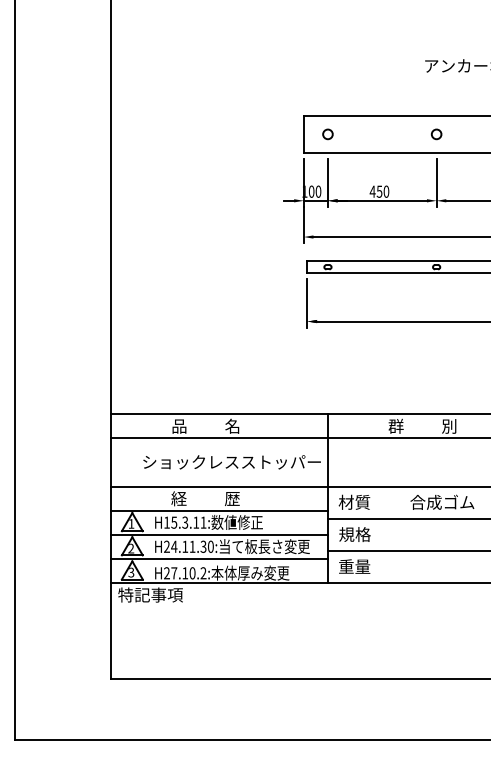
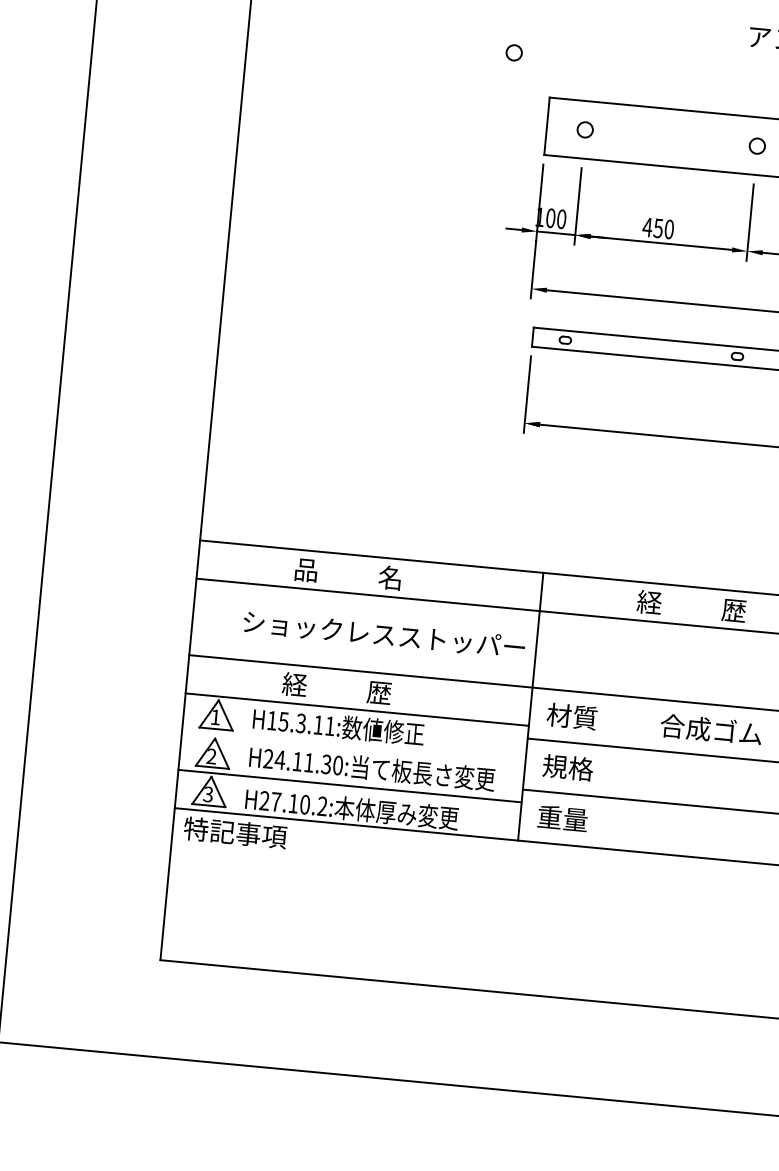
circle: (278, 90) -> (513, 52), added
text: (422, 425) -> (691, 605), 群          別 -> 経          歴
line: (219, 534) -> (353, 747), removed

